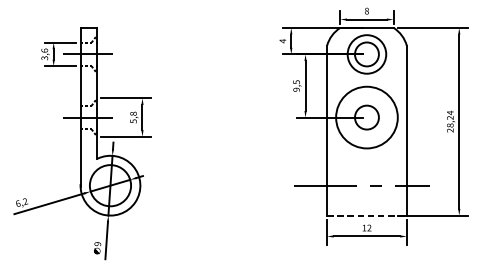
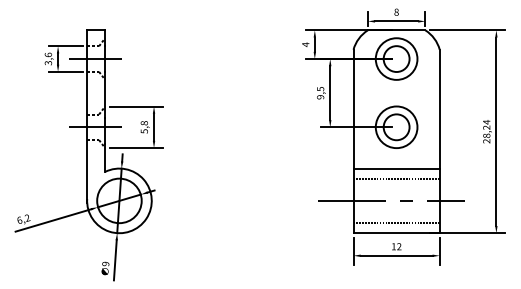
circle: (366, 117) -> (396, 127), size x0.62
line: (366, 155) -> (396, 168), added
line: (366, 164) -> (396, 178), added
line: (366, 206) -> (396, 223), added
line: (367, 215) -> (397, 233), dashed -> solid

